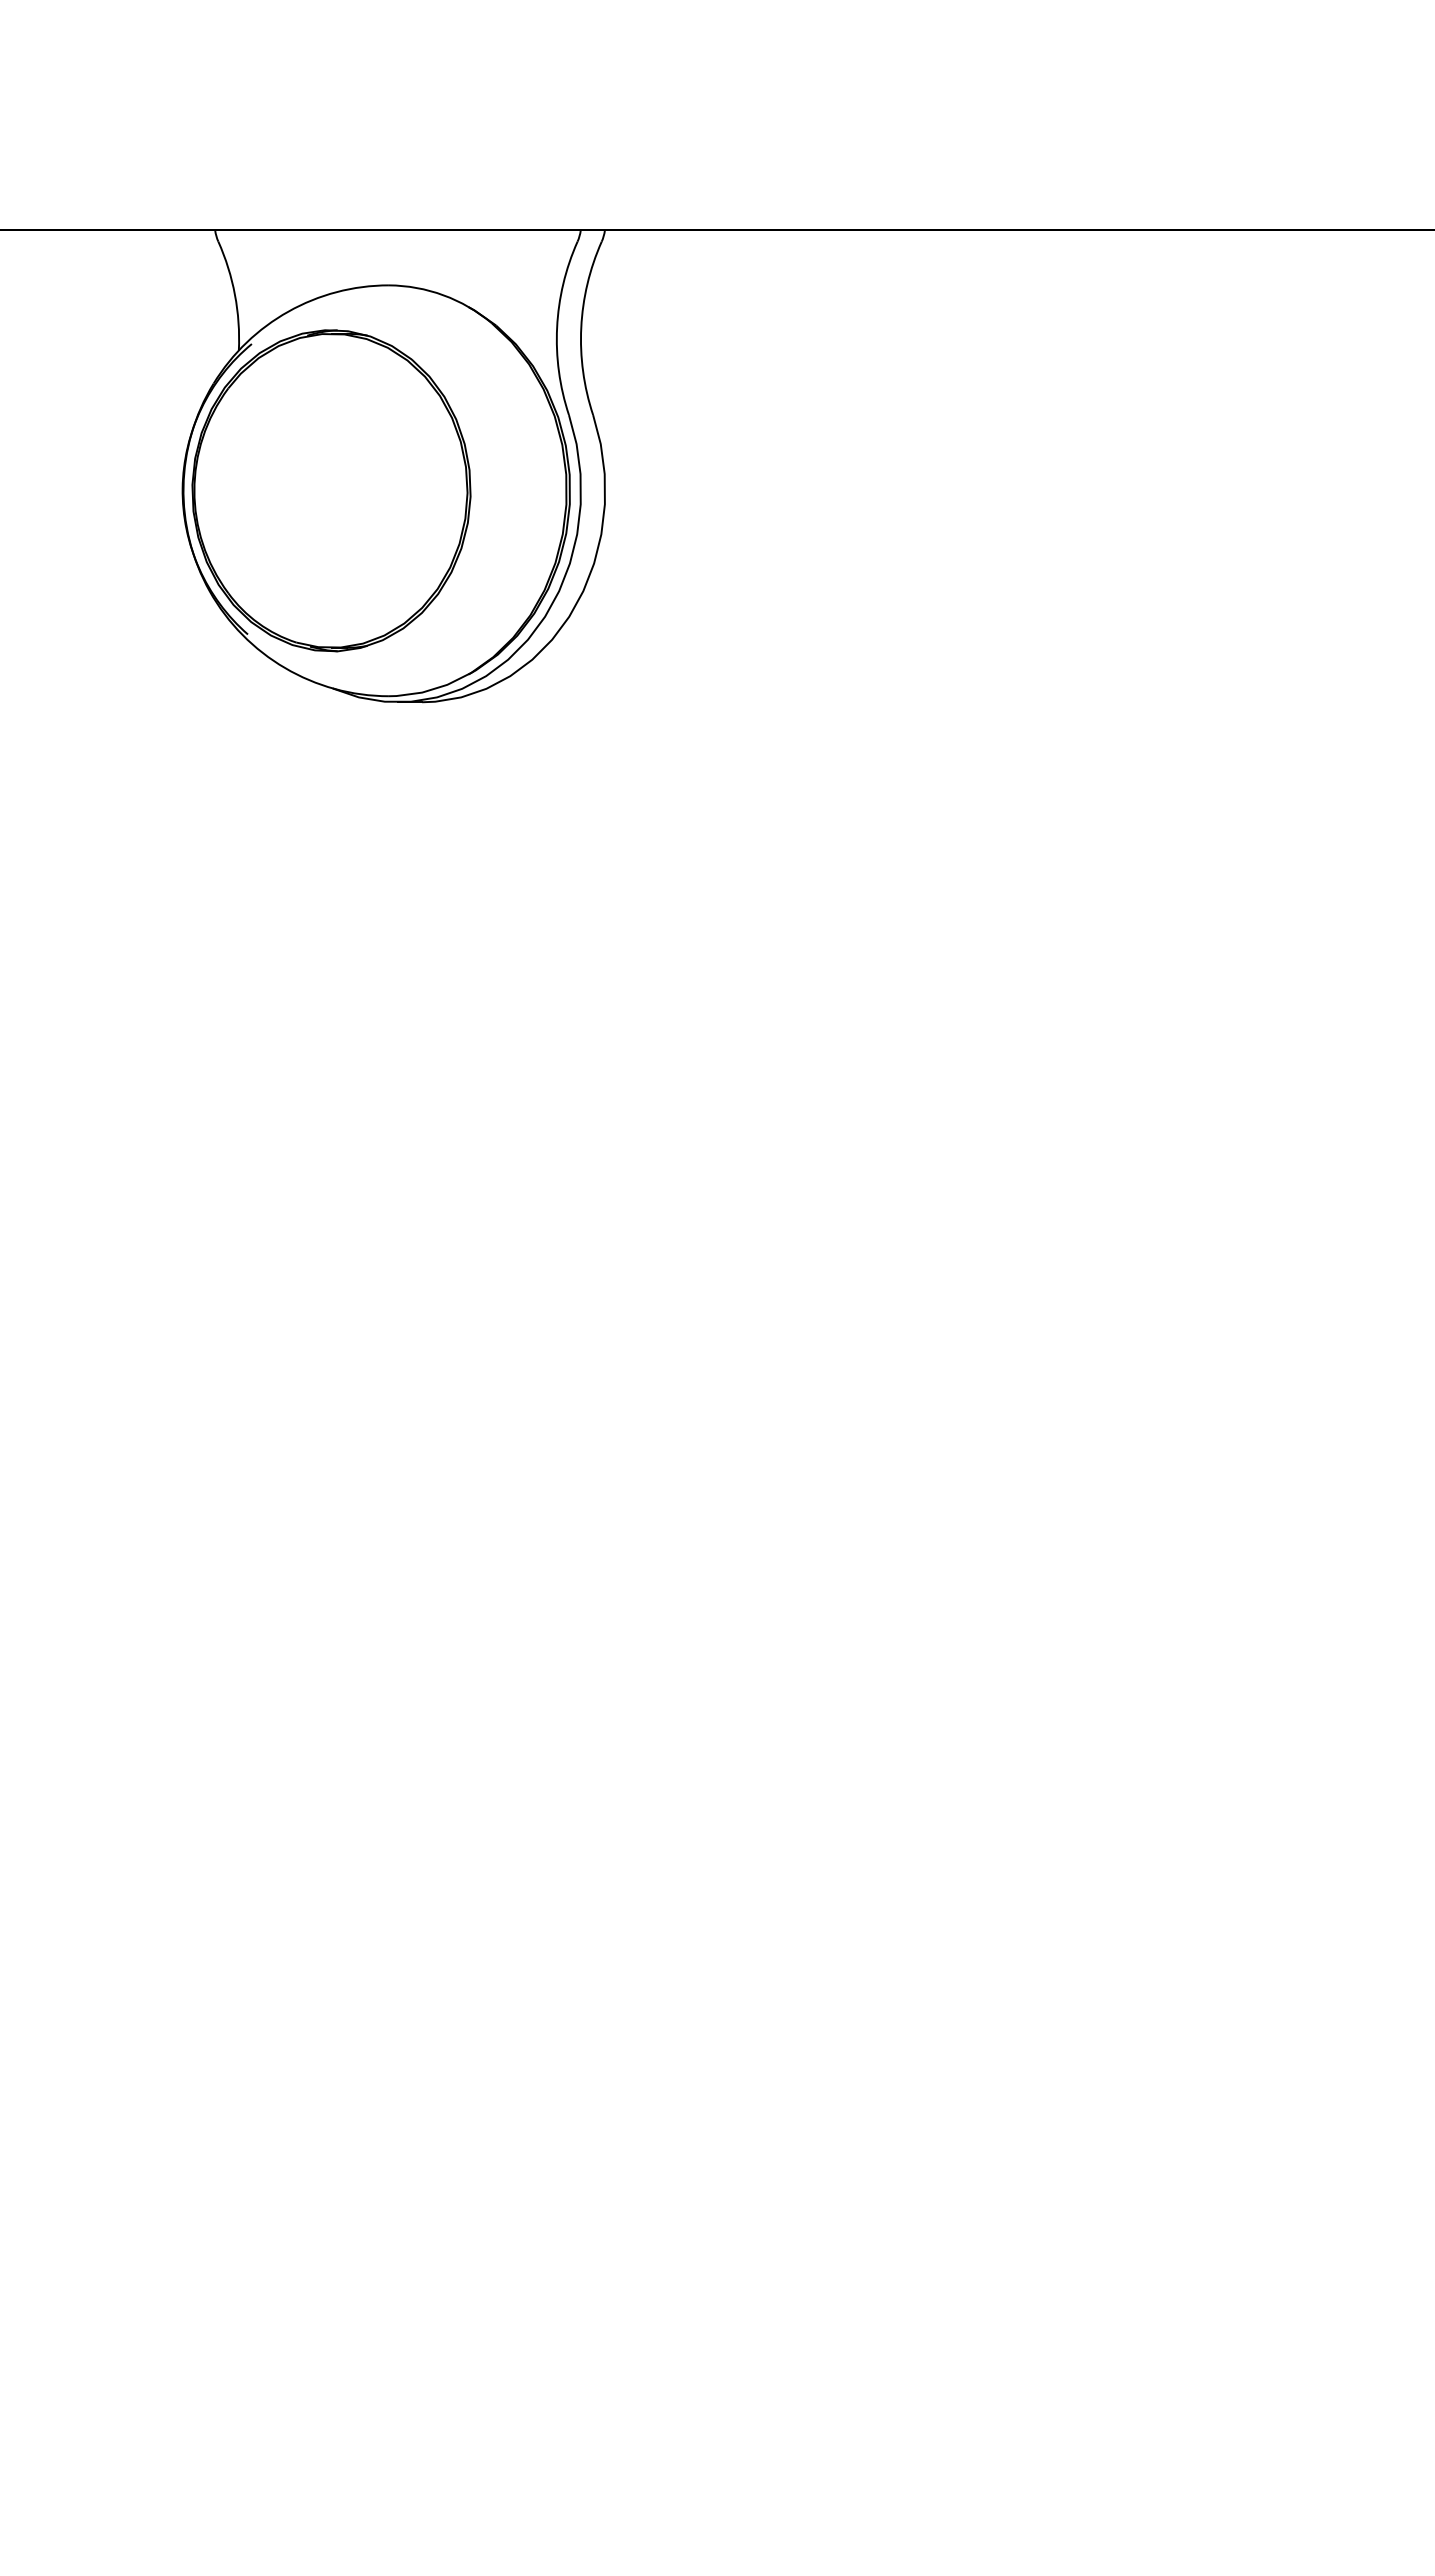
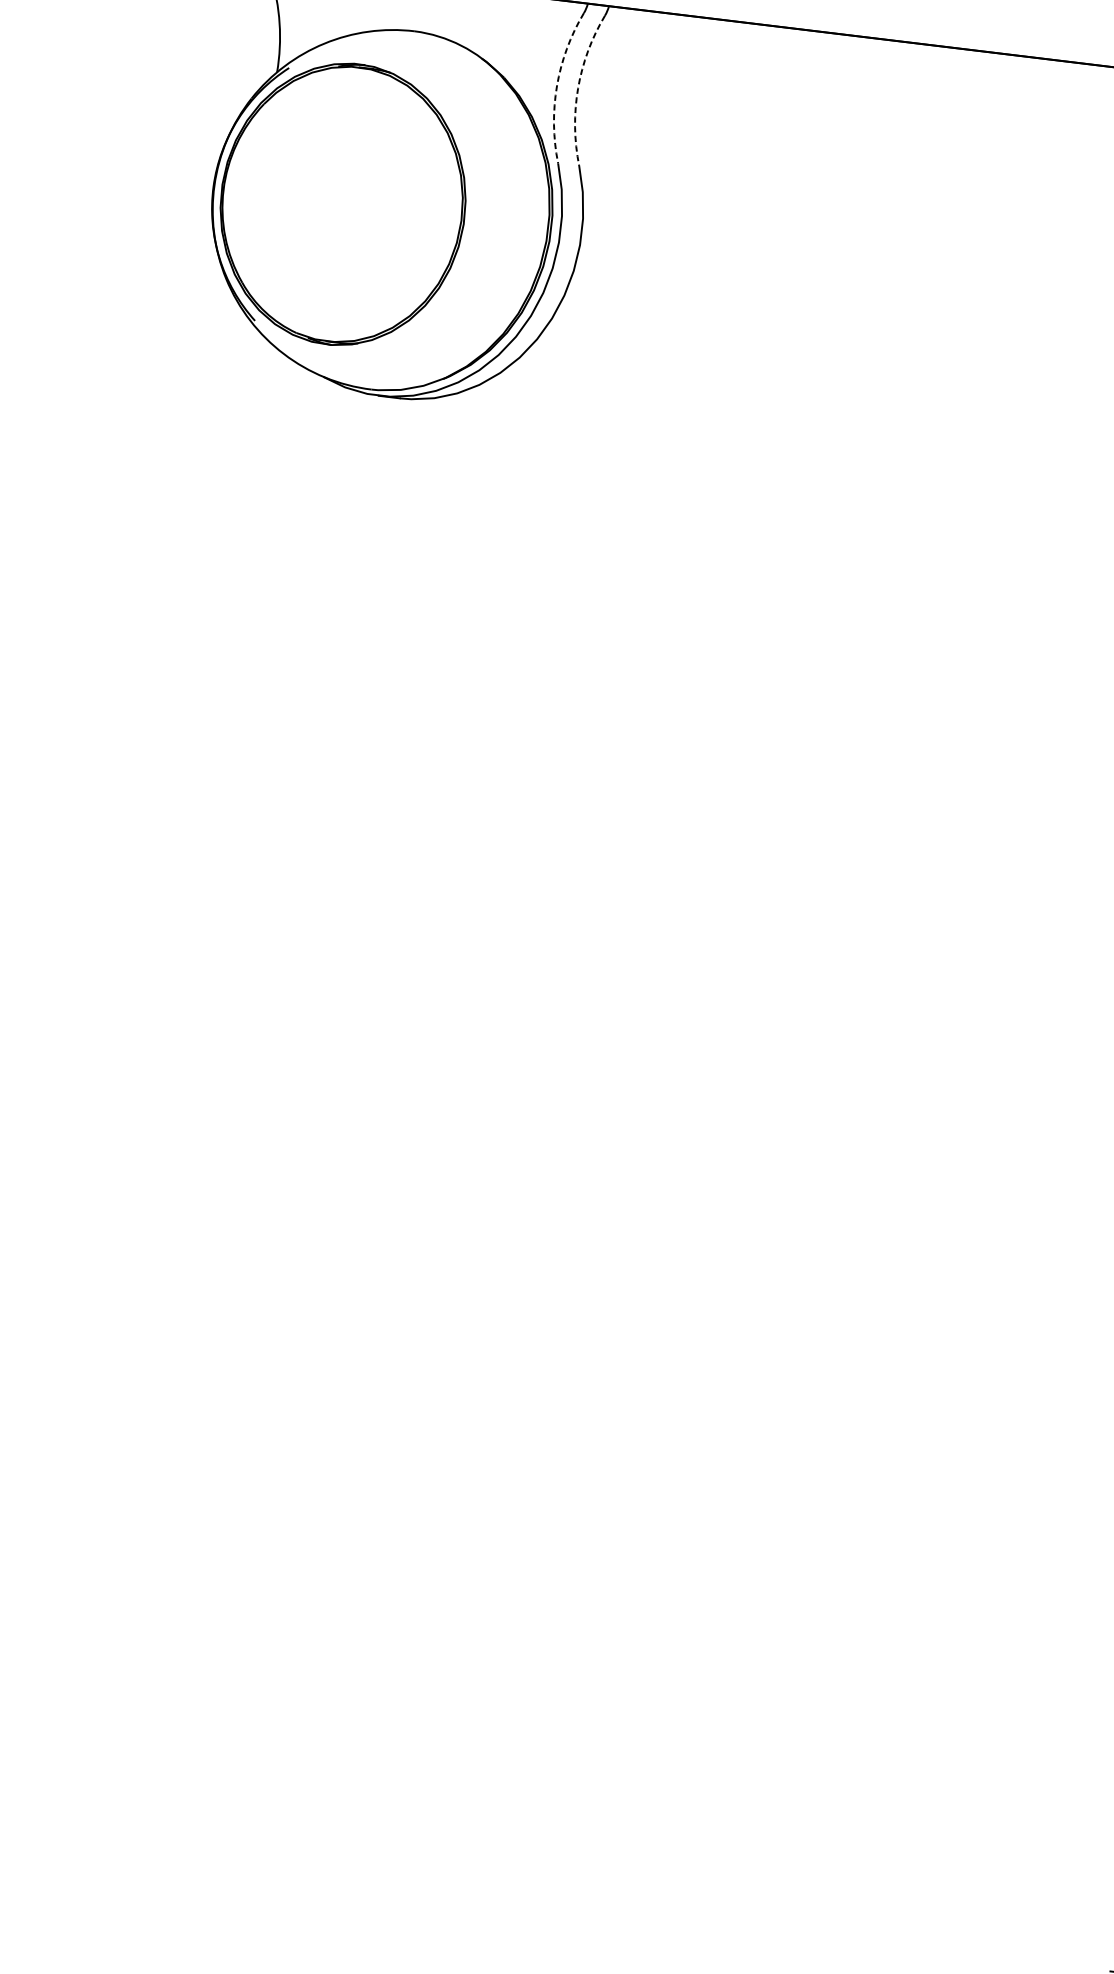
arc: (557, 327) -> (557, 85), solid -> dashed
arc: (581, 327) -> (578, 88), solid -> dashed

